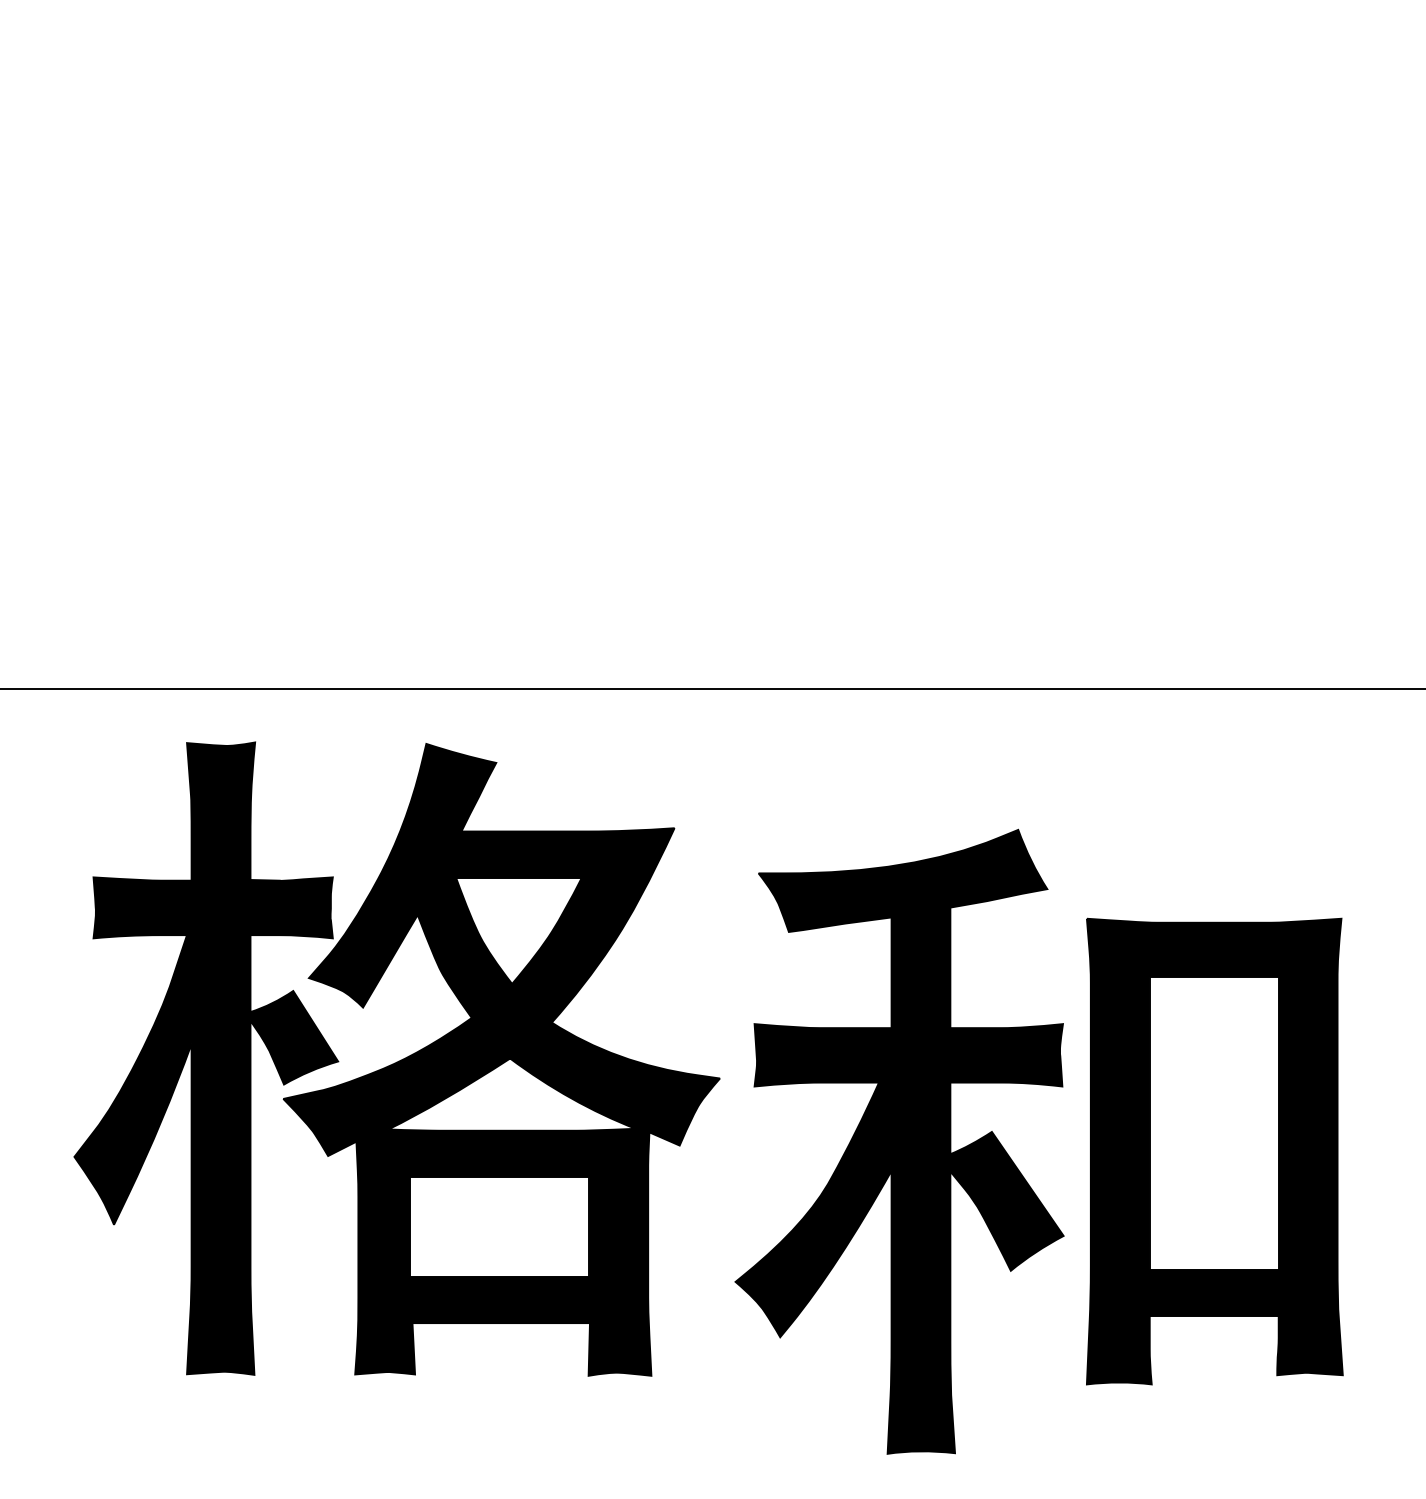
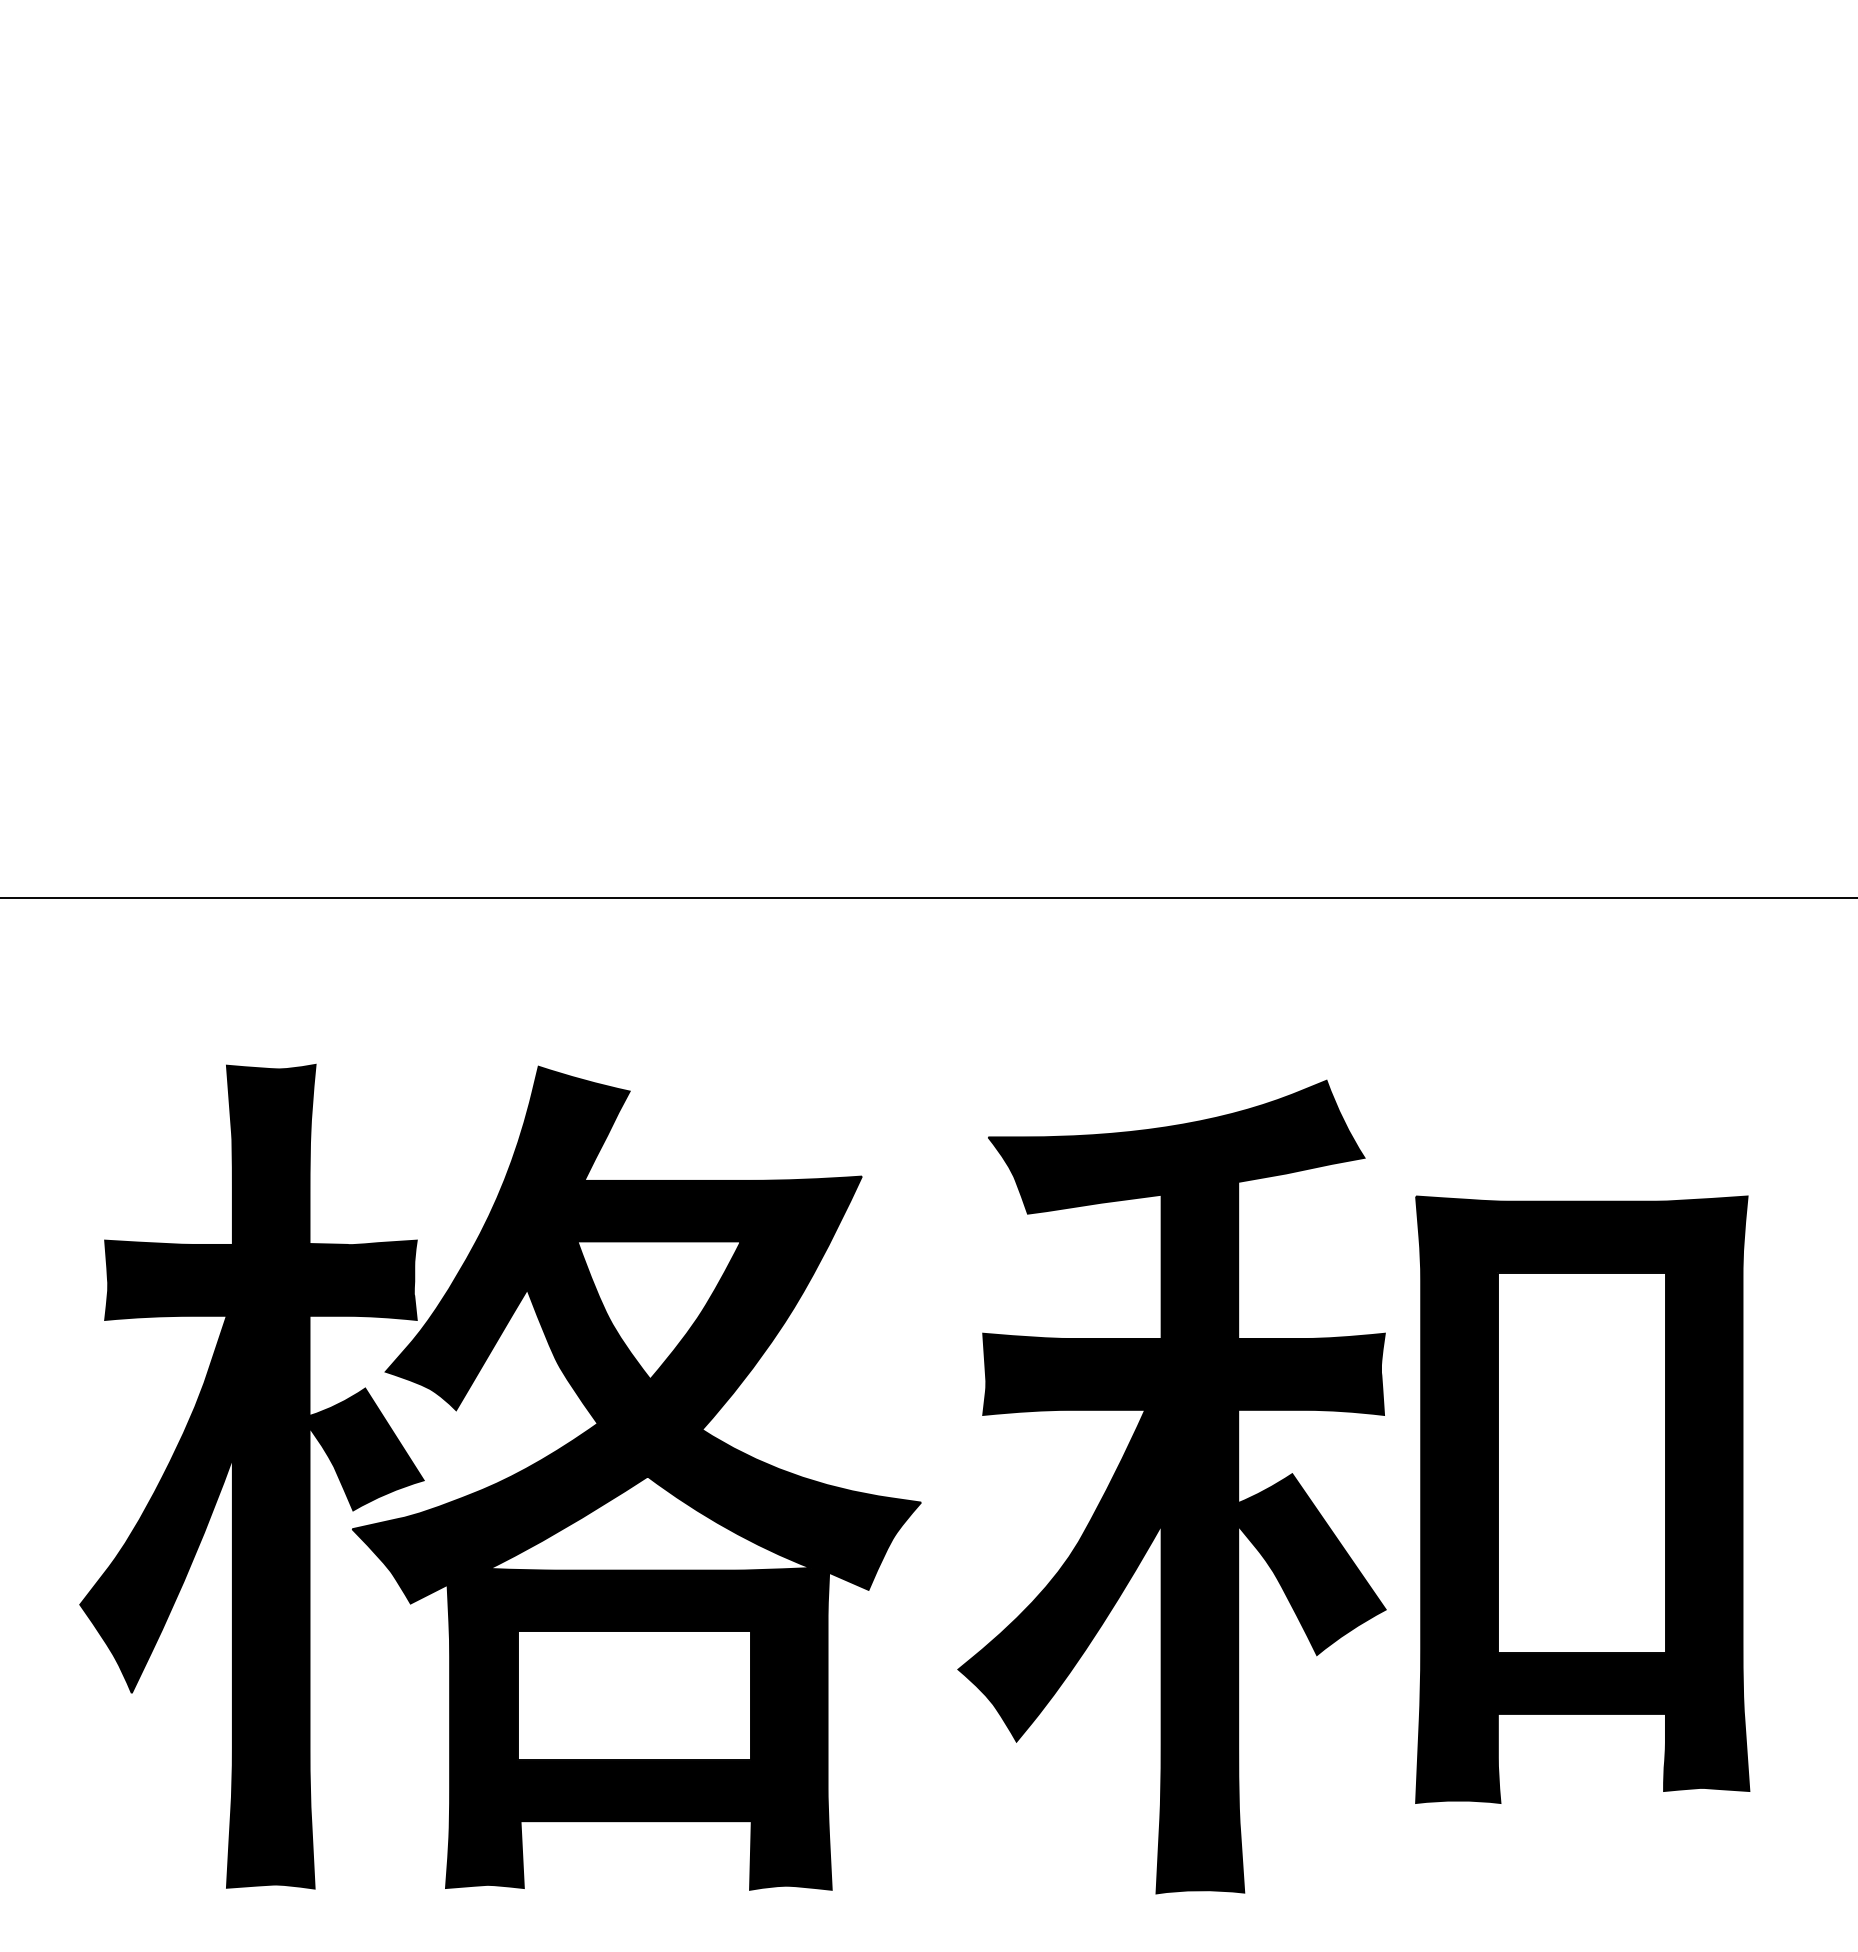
part: (397, 1058) -> (500, 1476), moved

